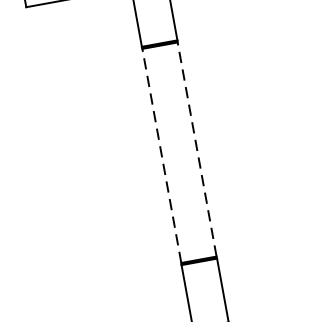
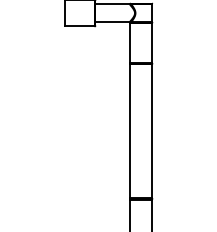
line: (197, 149) -> (152, 131), dashed -> solid
line: (162, 156) -> (130, 131), dashed -> solid

